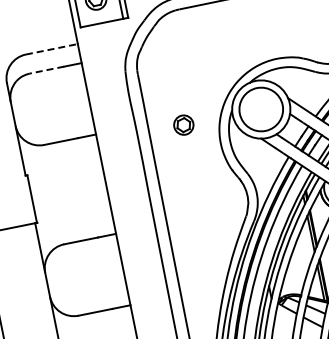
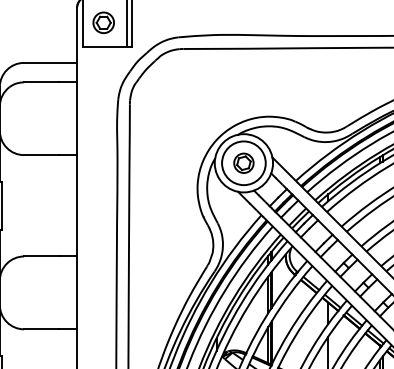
line: (52, 48) -> (51, 62), dashed -> solid
line: (46, 70) -> (41, 82), dashed -> solid
part: (183, 124) -> (243, 162), moved

